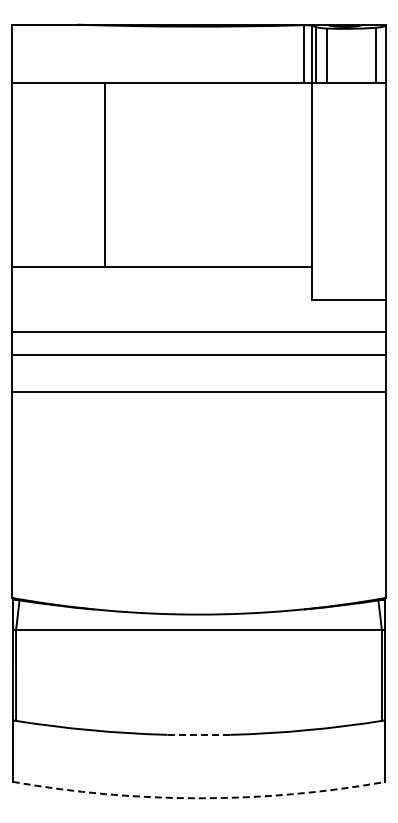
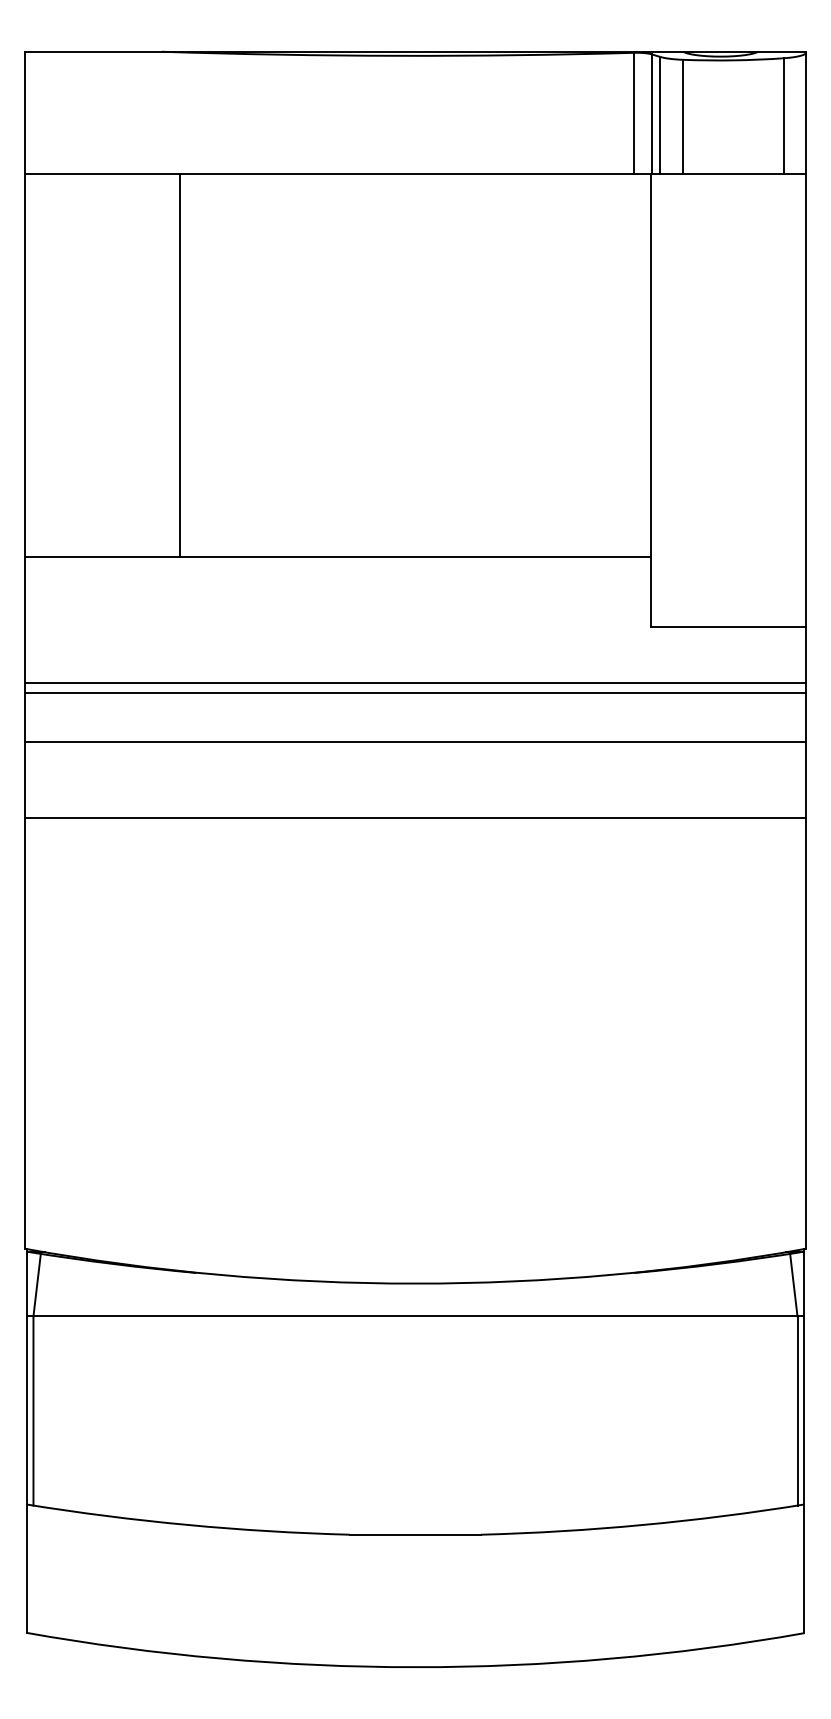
line: (105, 174) -> (180, 364), moved
line: (198, 326) -> (414, 682), added
line: (199, 734) -> (416, 1533), dashed -> solid
arc: (198, 798) -> (414, 1667), dashed -> solid

